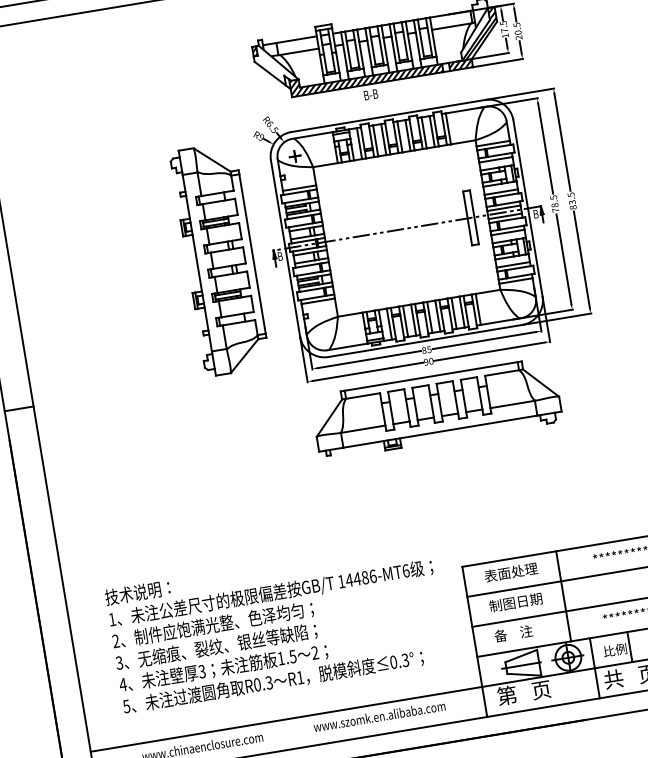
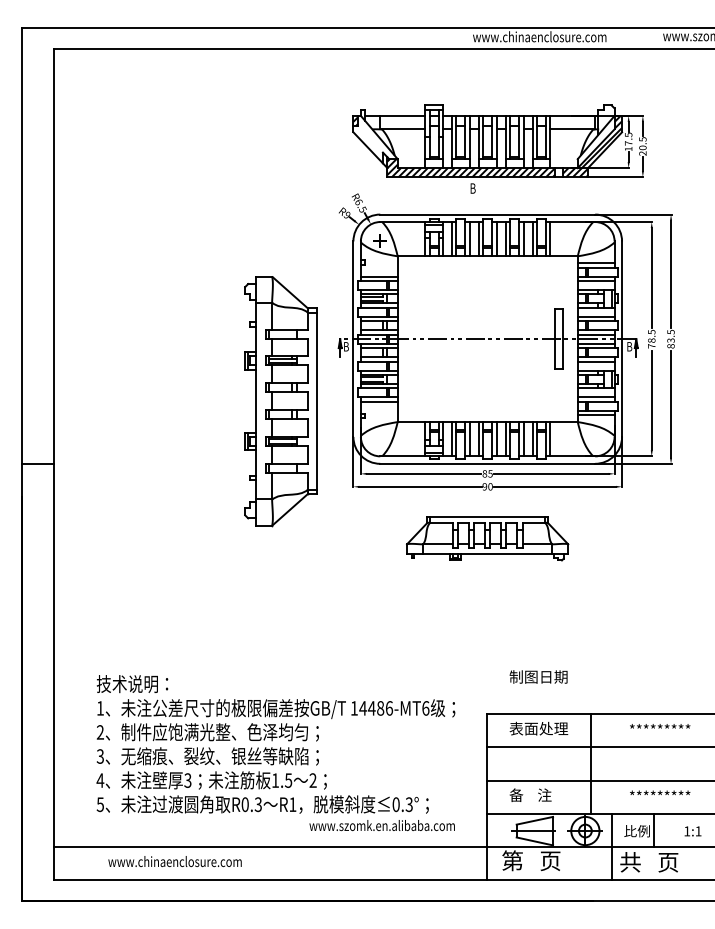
text: (370, 94) -> (472, 188), B-B -> B
part: (219, 259) -> (280, 401), moved
part: (436, 408) -> (487, 538), size x0.6
text: (515, 602) -> (538, 676), moved
text: (378, 716) -> (381, 825), moved

